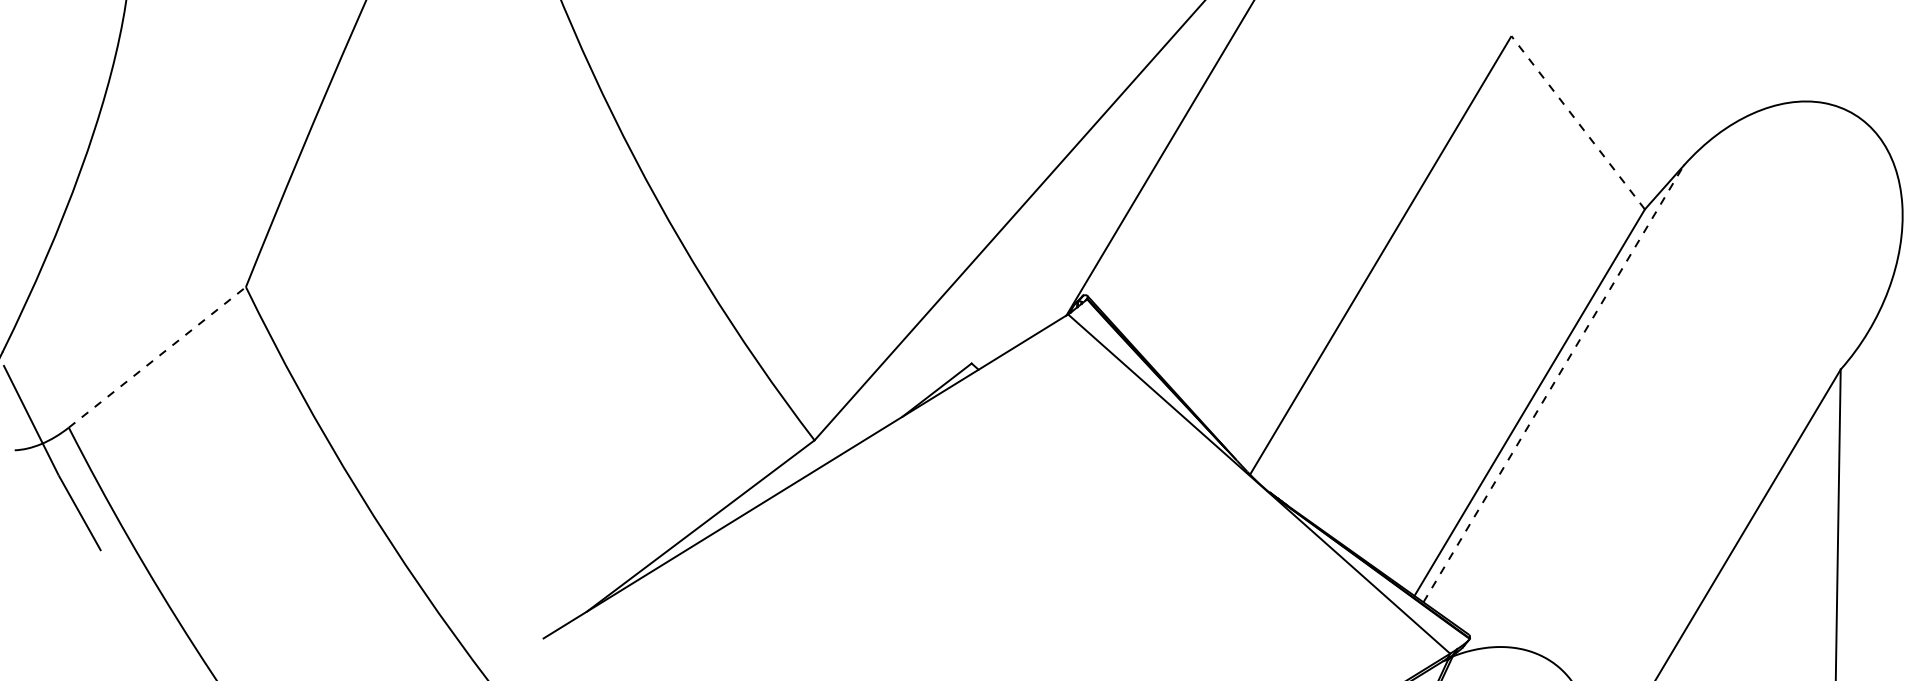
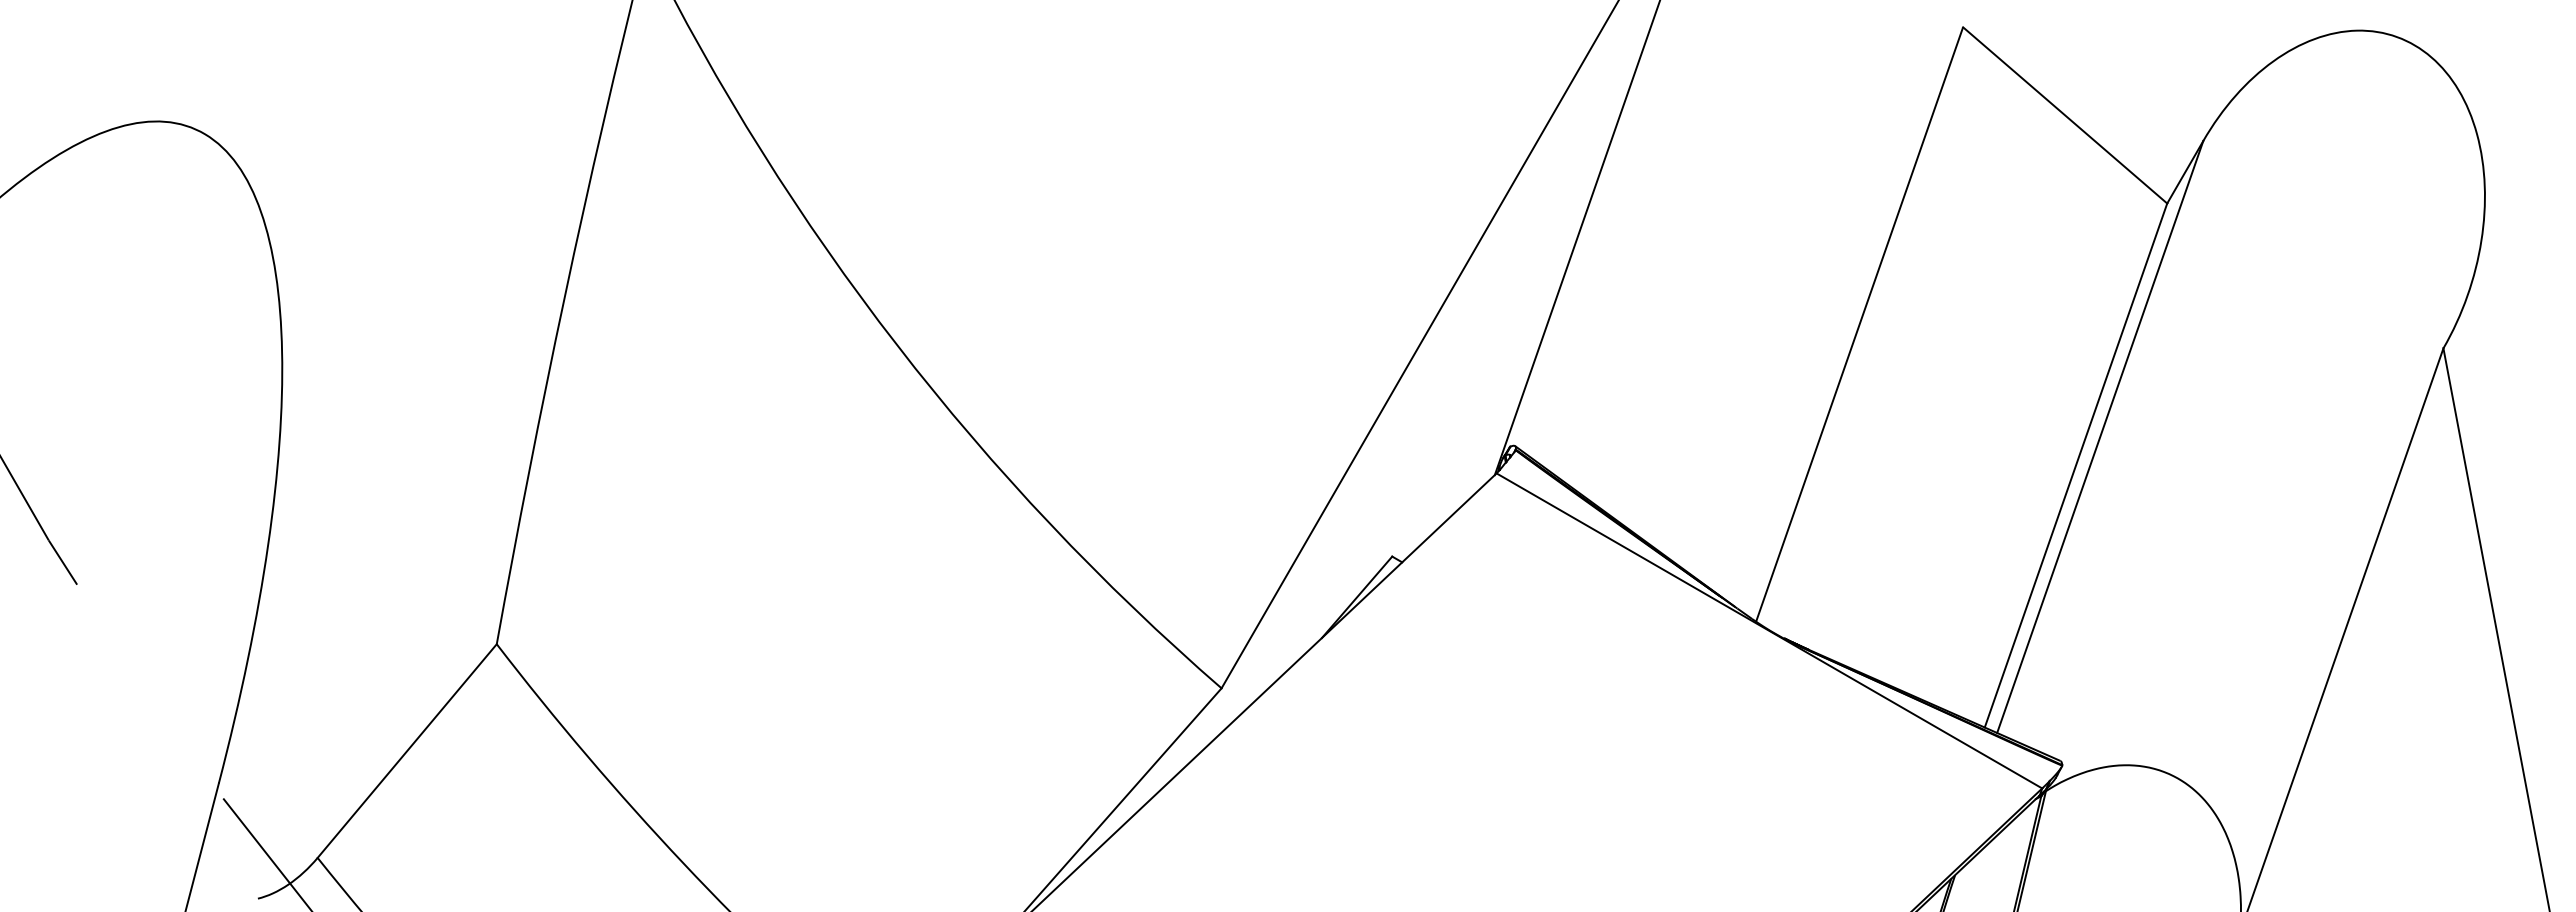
line: (1578, 122) -> (2065, 115), dashed -> solid
line: (157, 356) -> (407, 750), dashed -> solid
line: (1553, 383) -> (2100, 436), dashed -> solid

